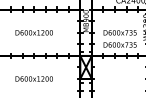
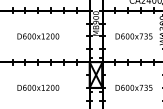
text: (119, 44) -> (133, 87), moved

